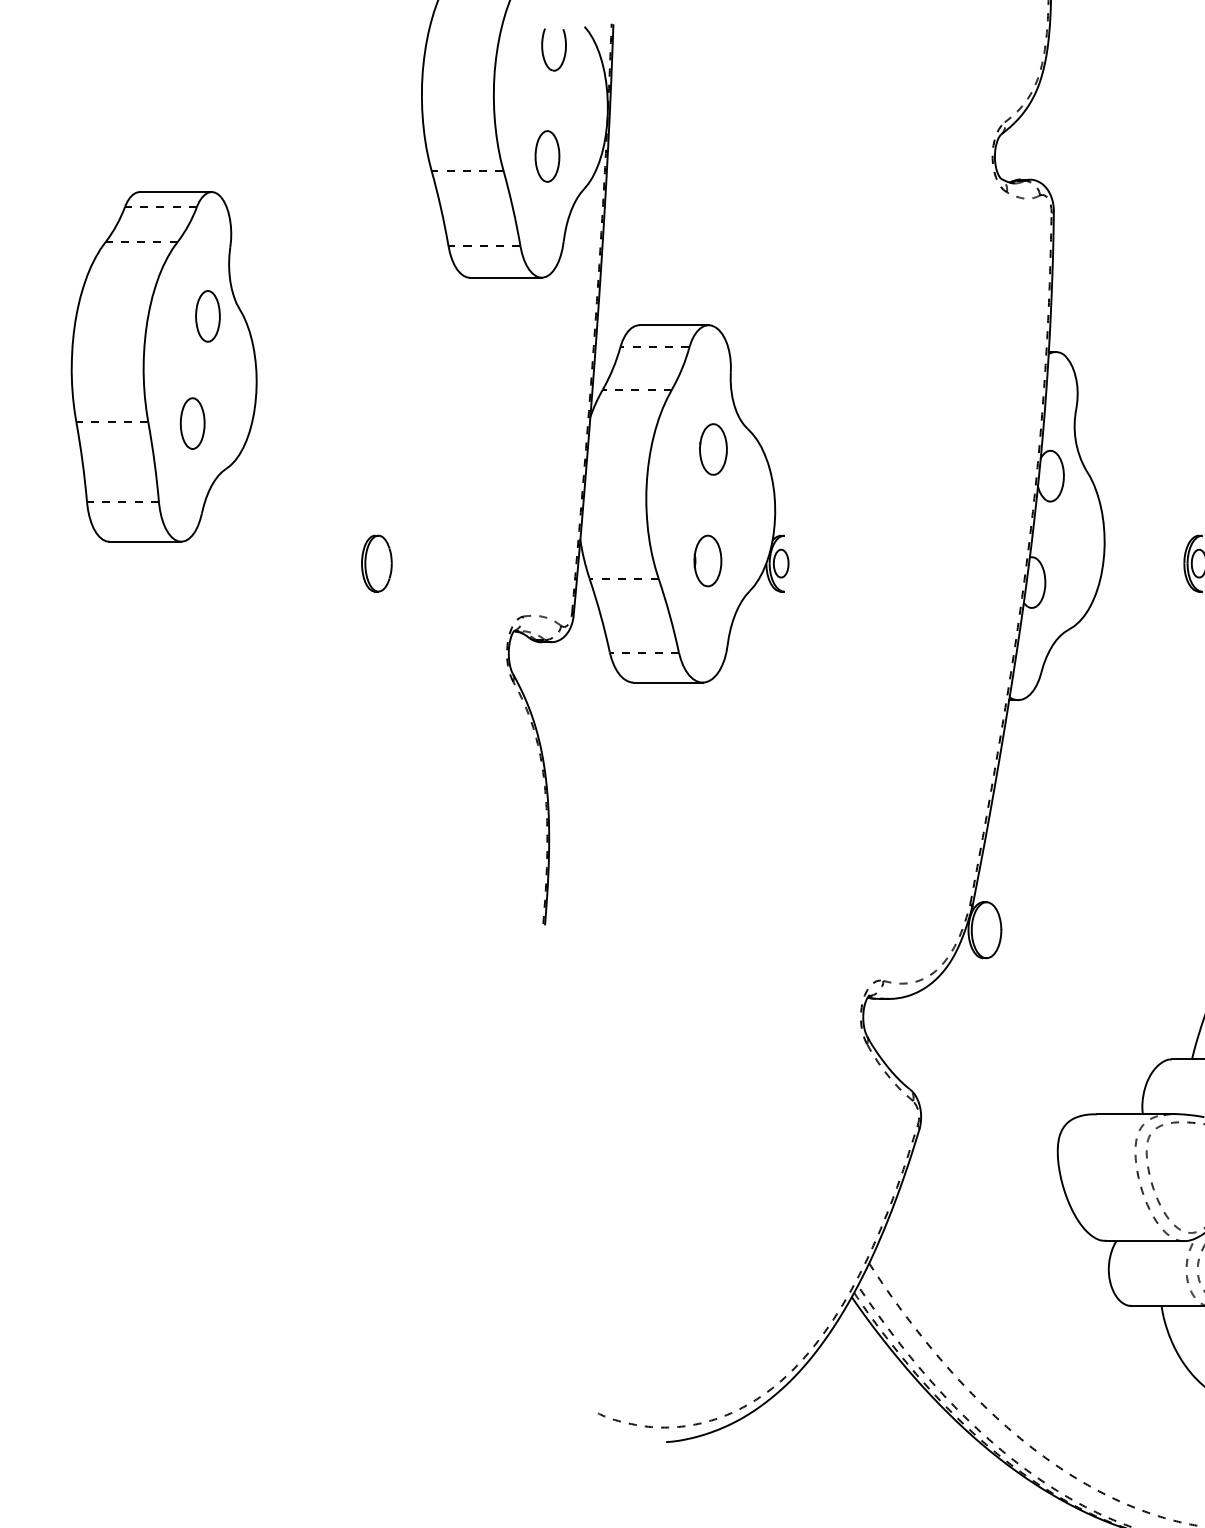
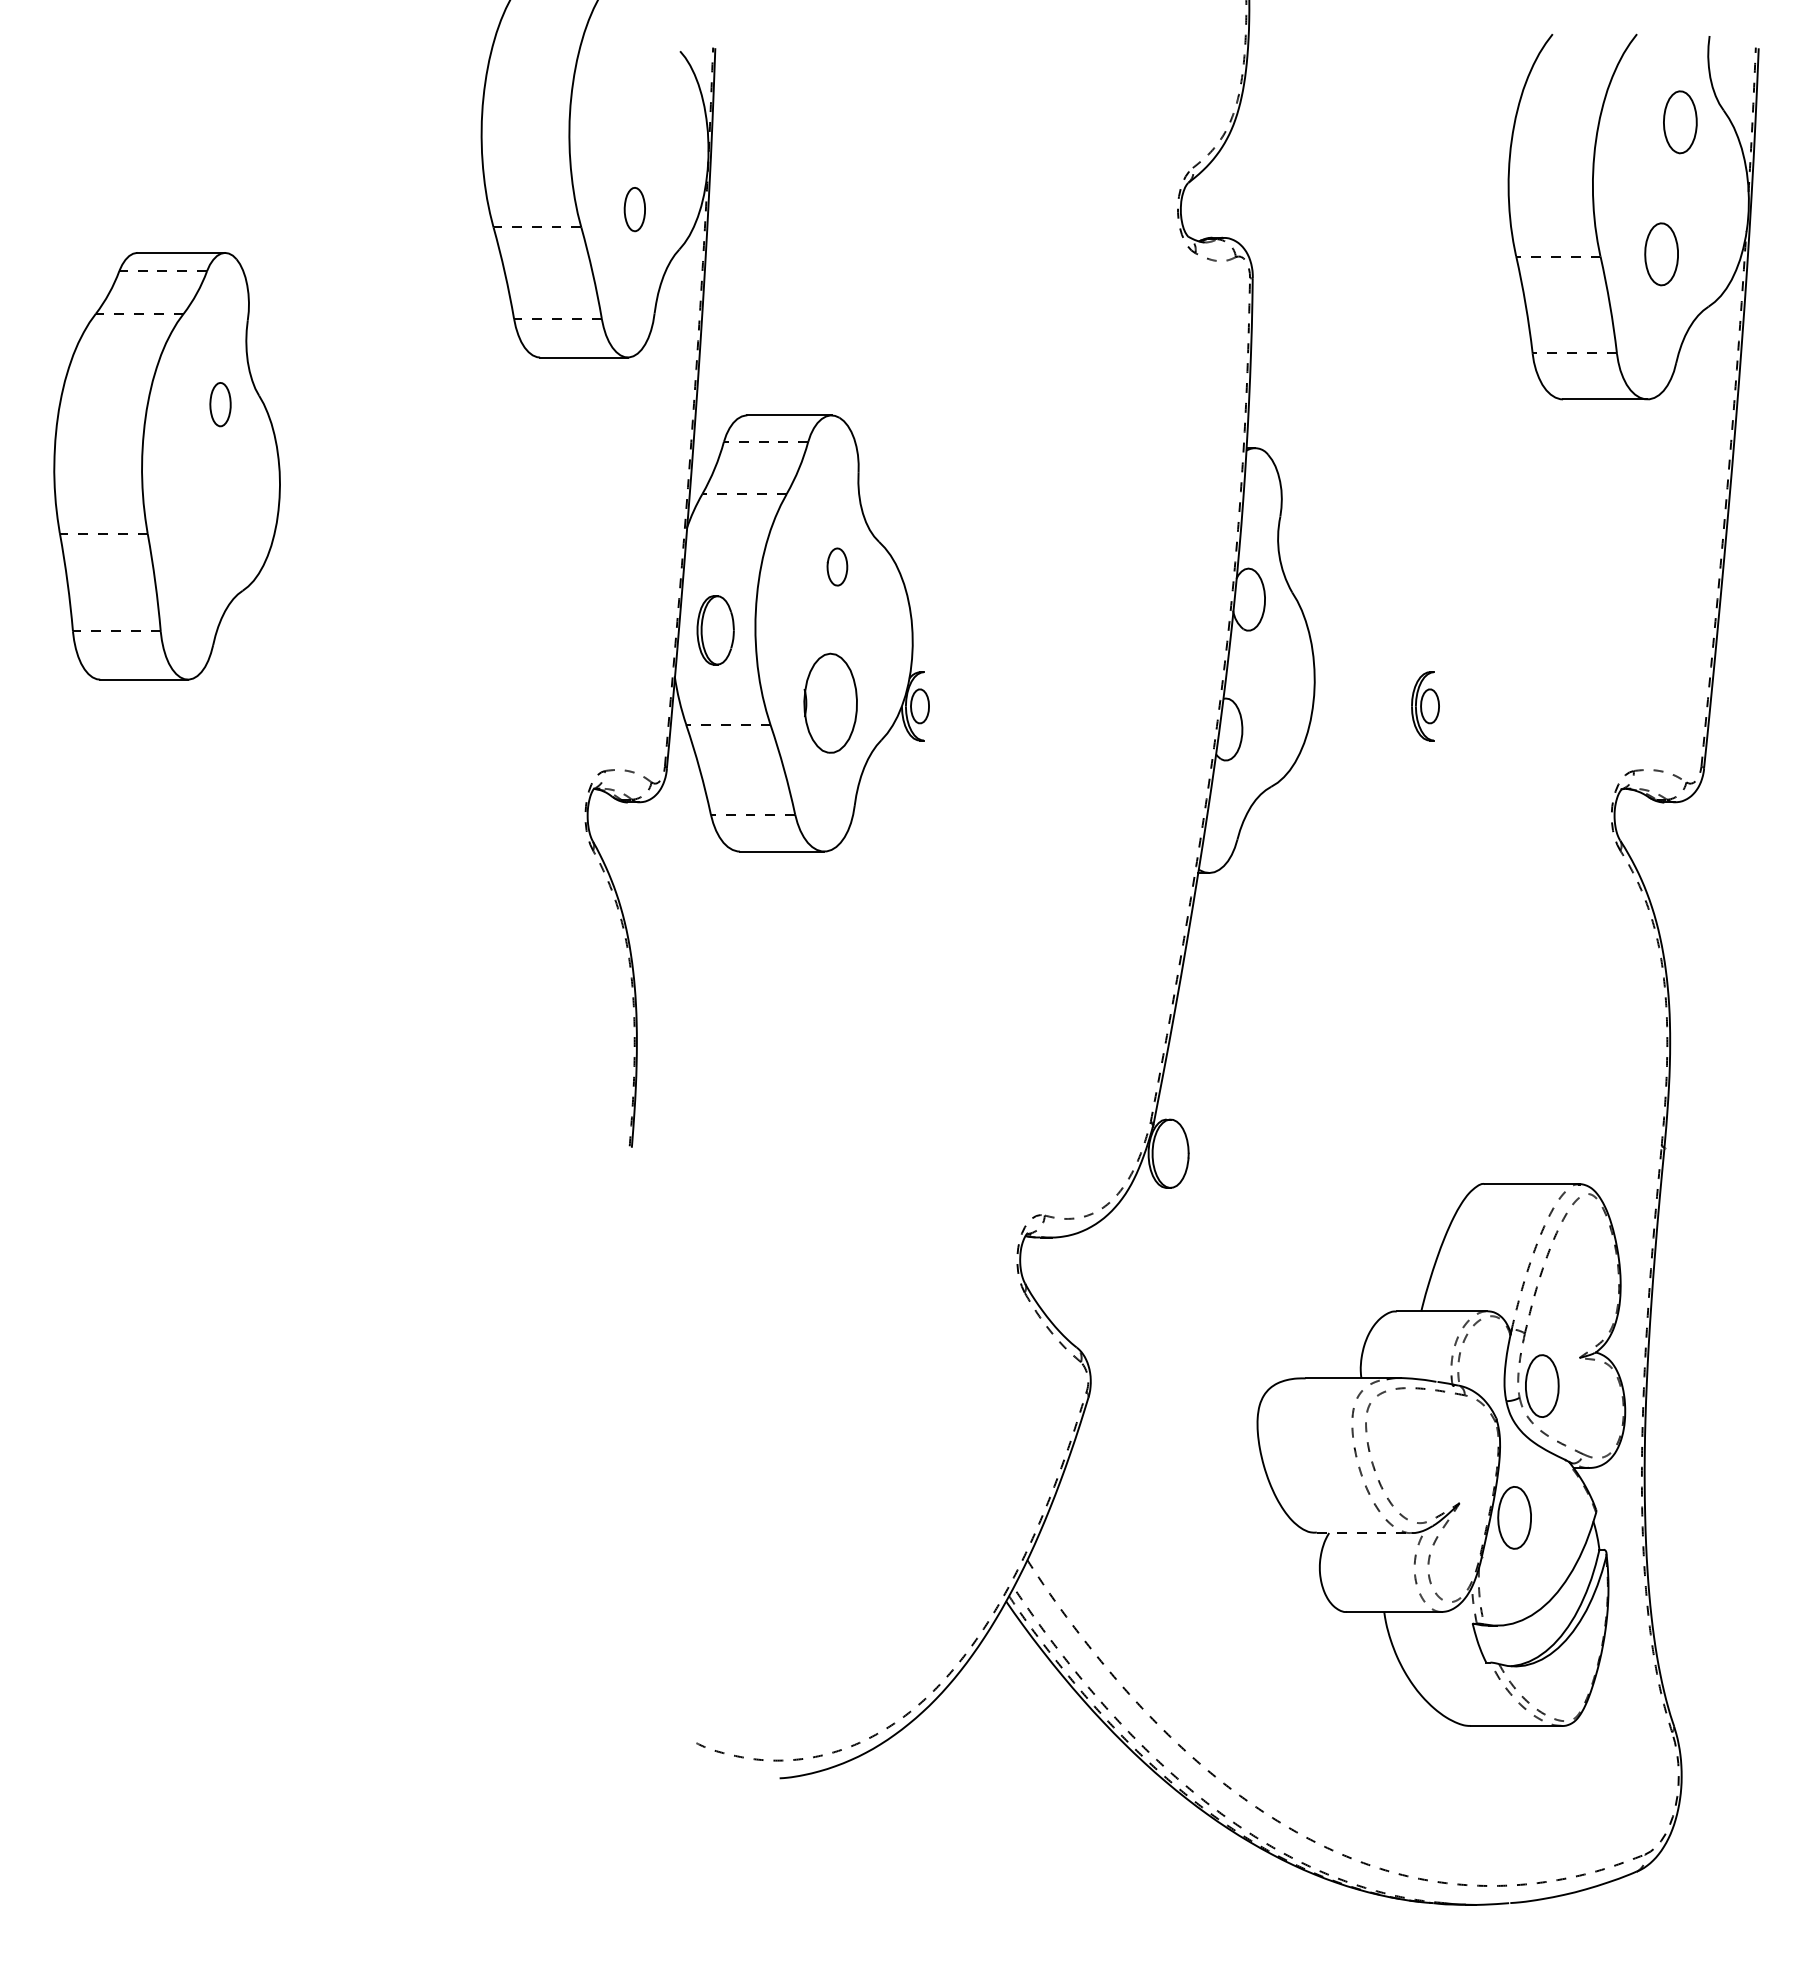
part: (543, 49) -> (629, 79), removed
part: (547, 156) -> (634, 209), size x0.7
part: (207, 316) -> (220, 404), size x0.7
part: (192, 423) -> (201, 535), removed
part: (713, 449) -> (837, 566), size x0.6
part: (707, 560) -> (830, 702), size x1.6
part: (376, 563) -> (715, 630), moved
line: (1145, 1241) -> (1364, 1533), solid -> dashed

